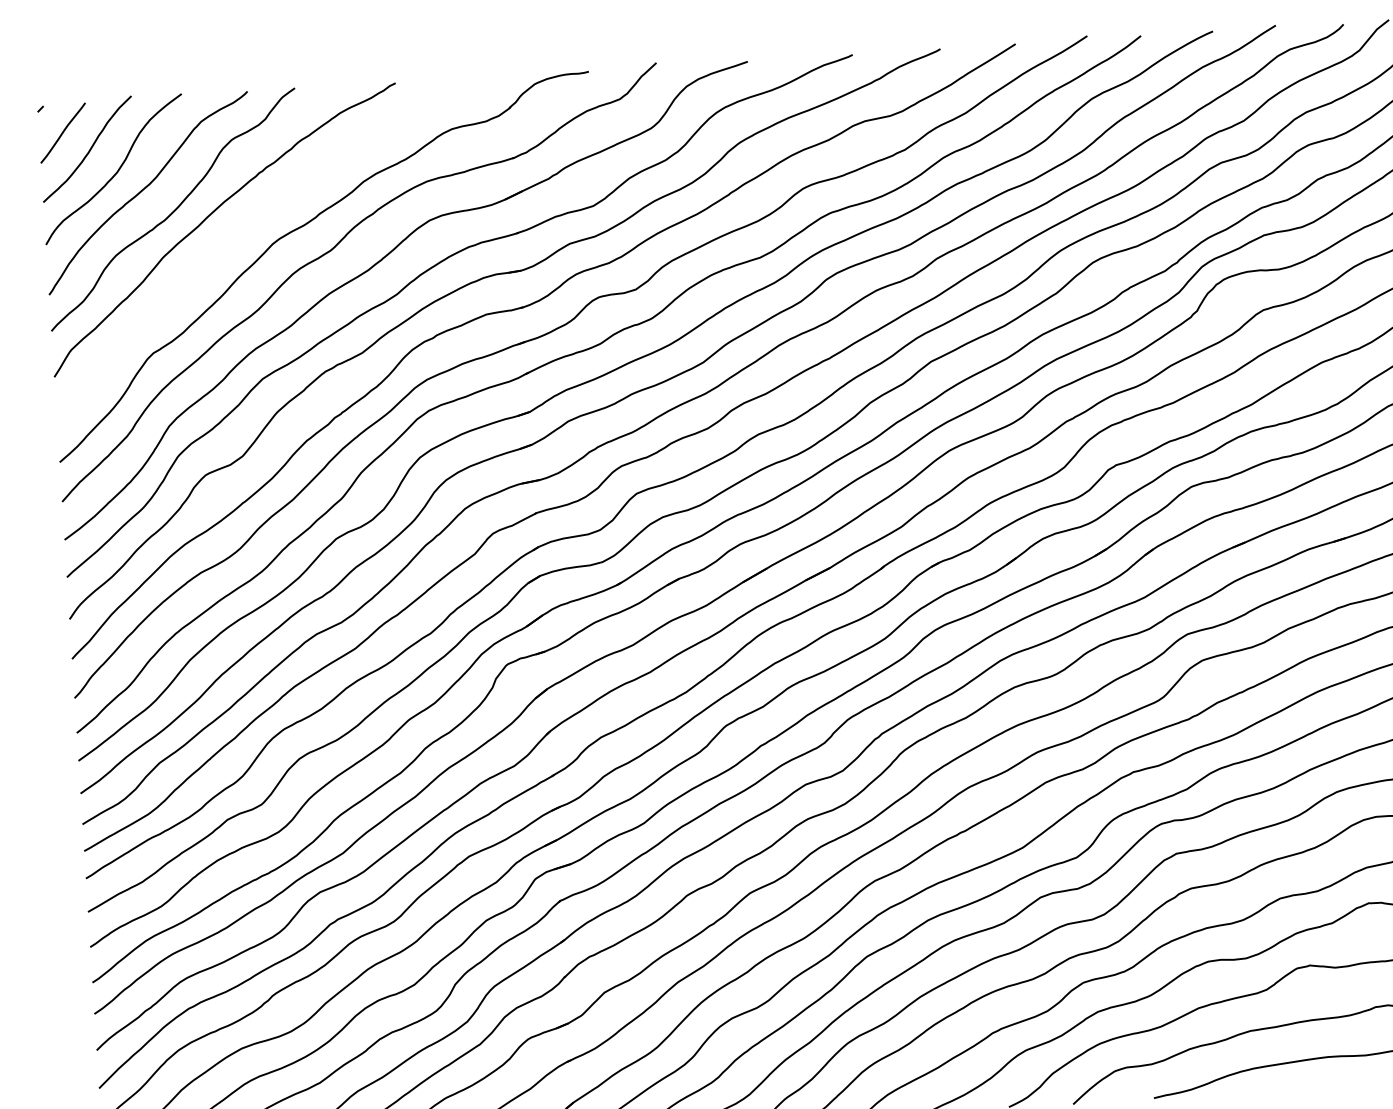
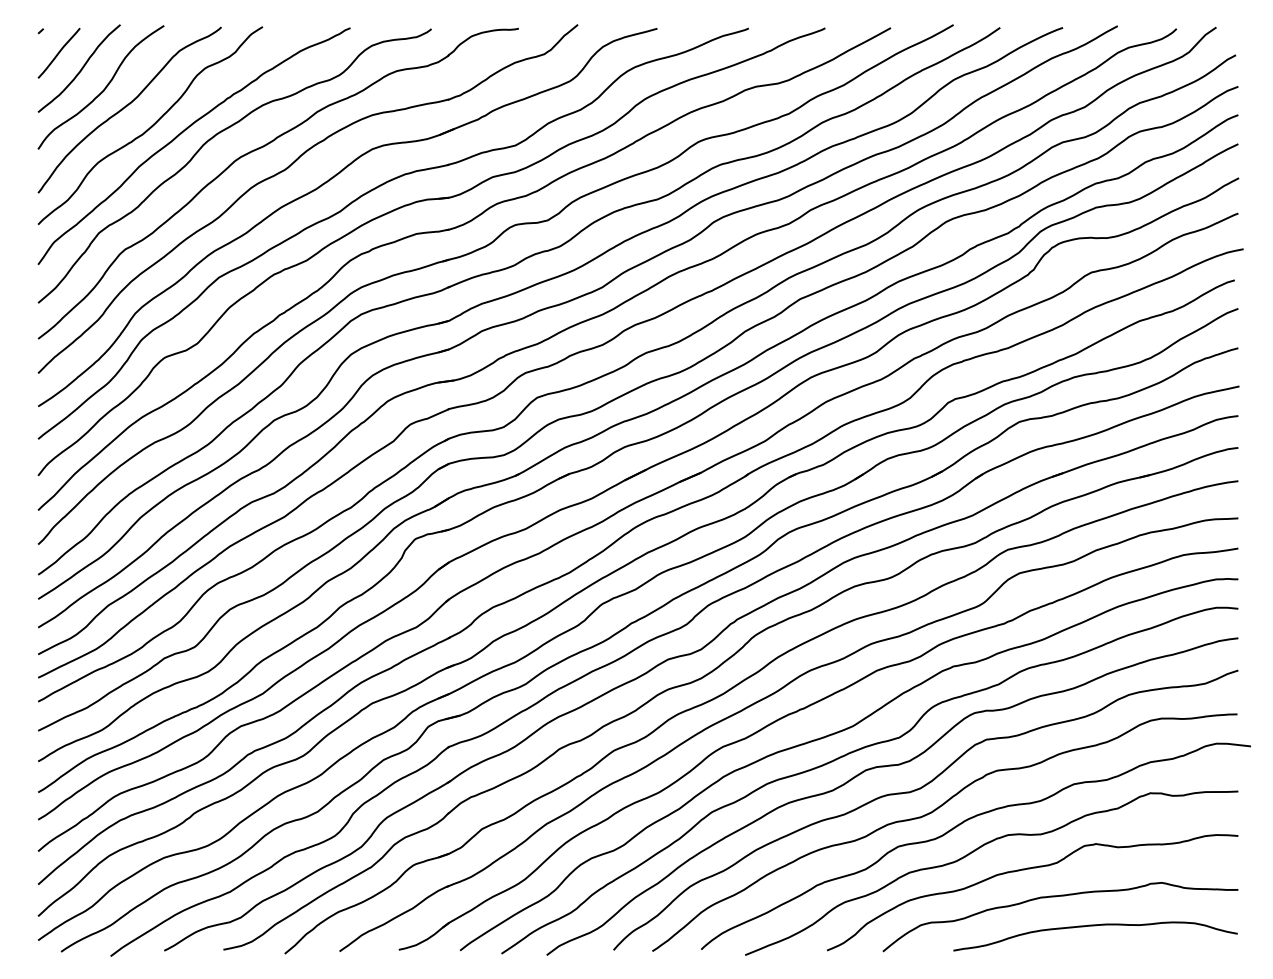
curve: (246, 219) -> (213, 138), added

